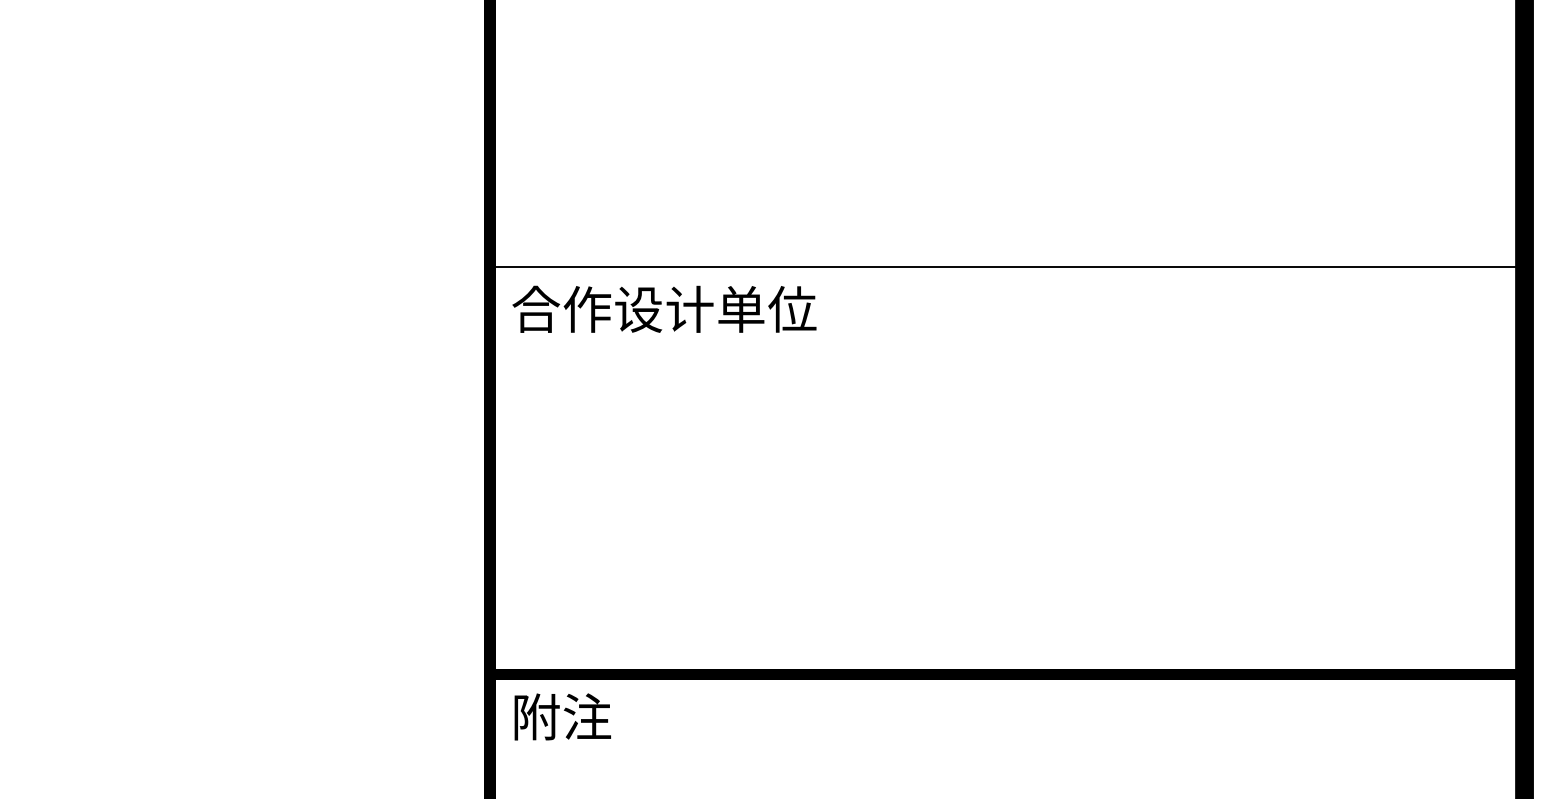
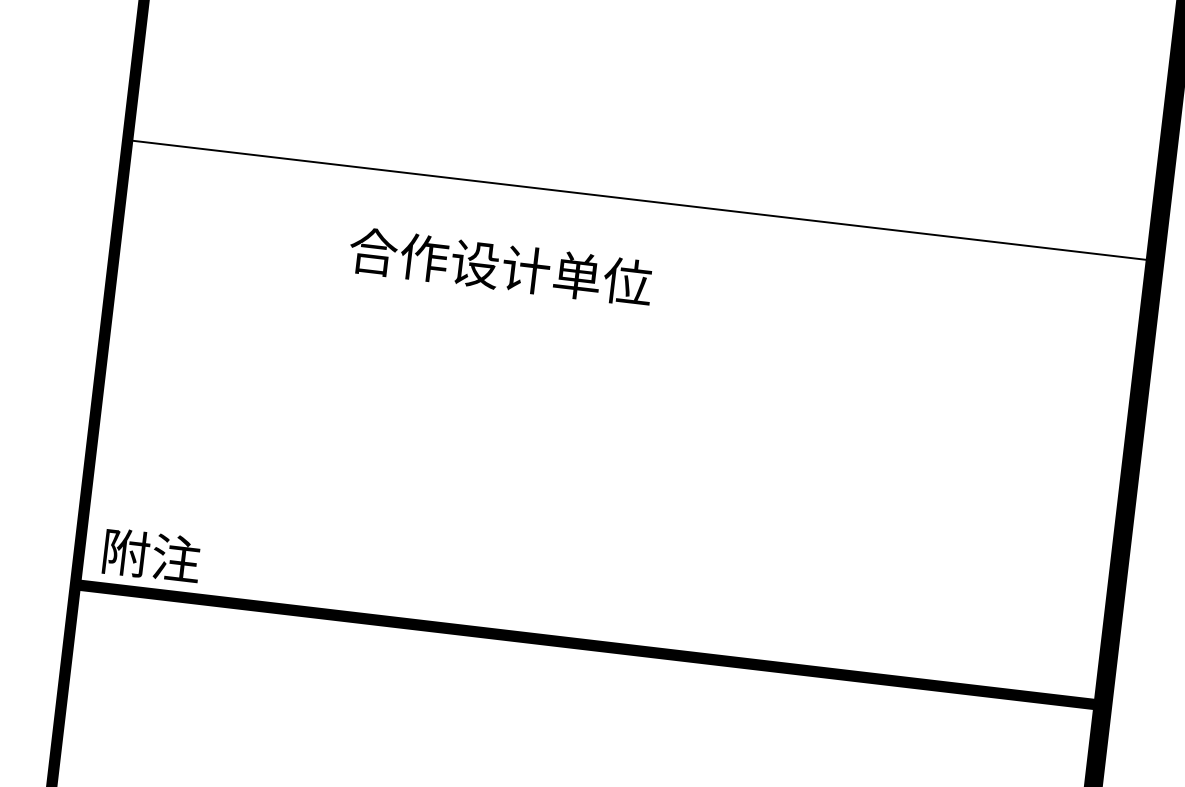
line: (1007, 266) -> (641, 200), moved
text: (664, 308) -> (500, 266), moved
text: (562, 716) -> (151, 555), moved

